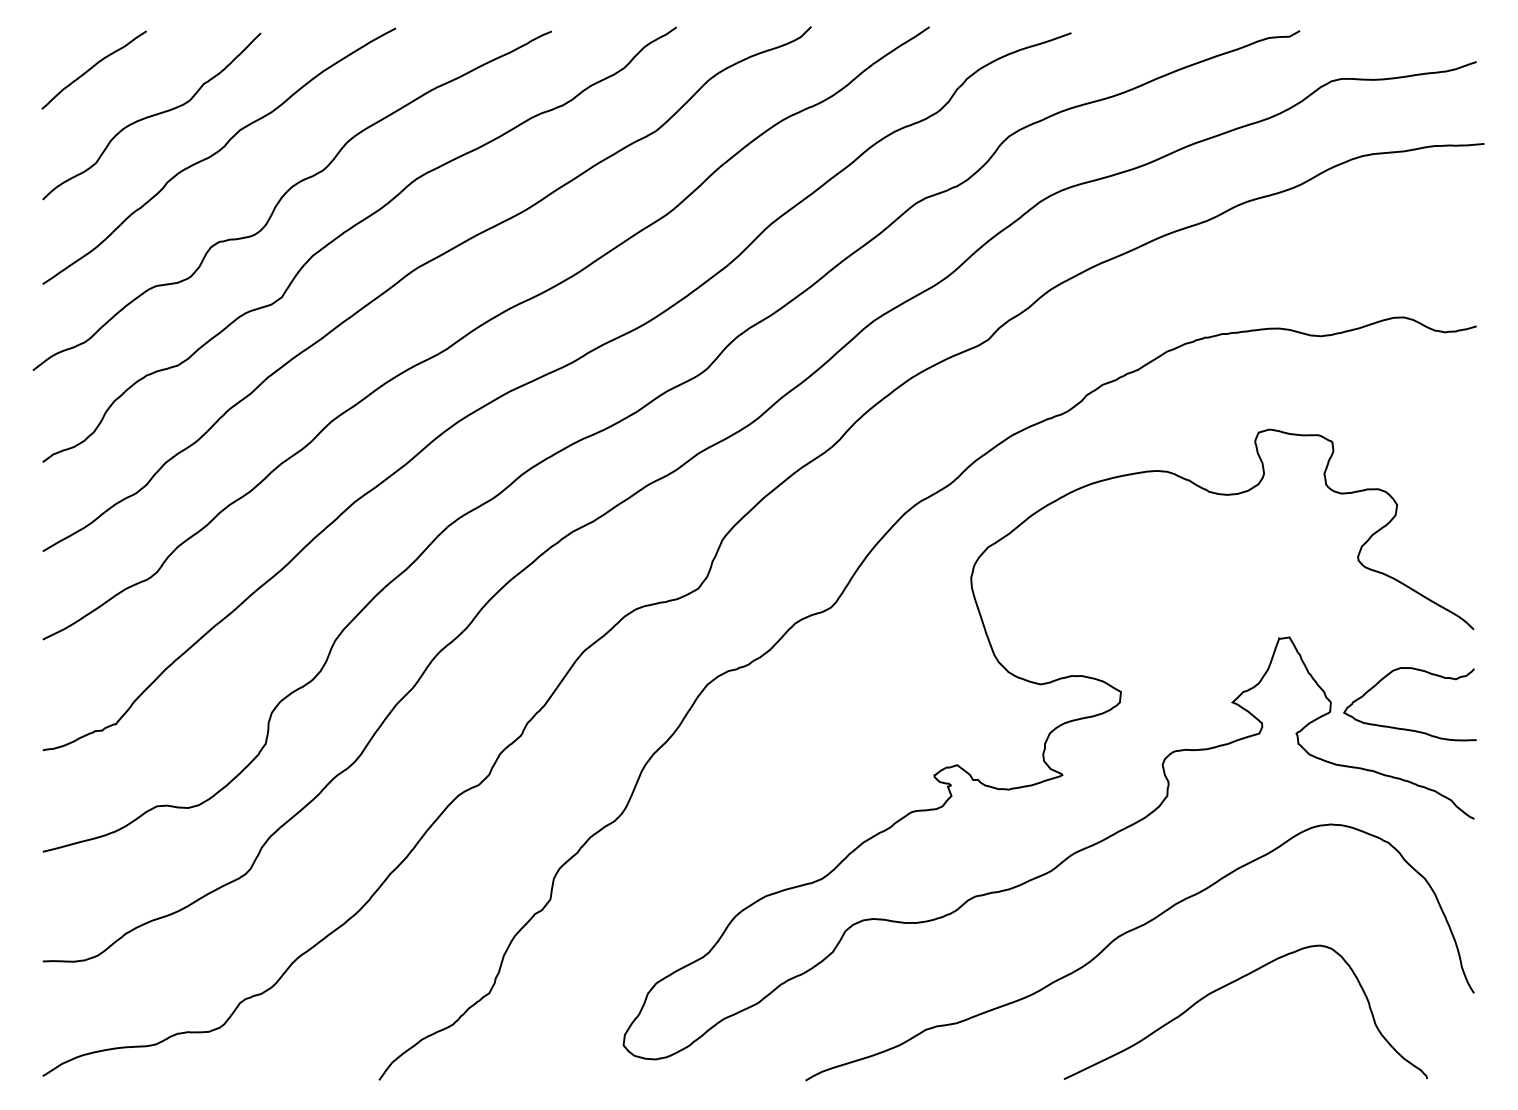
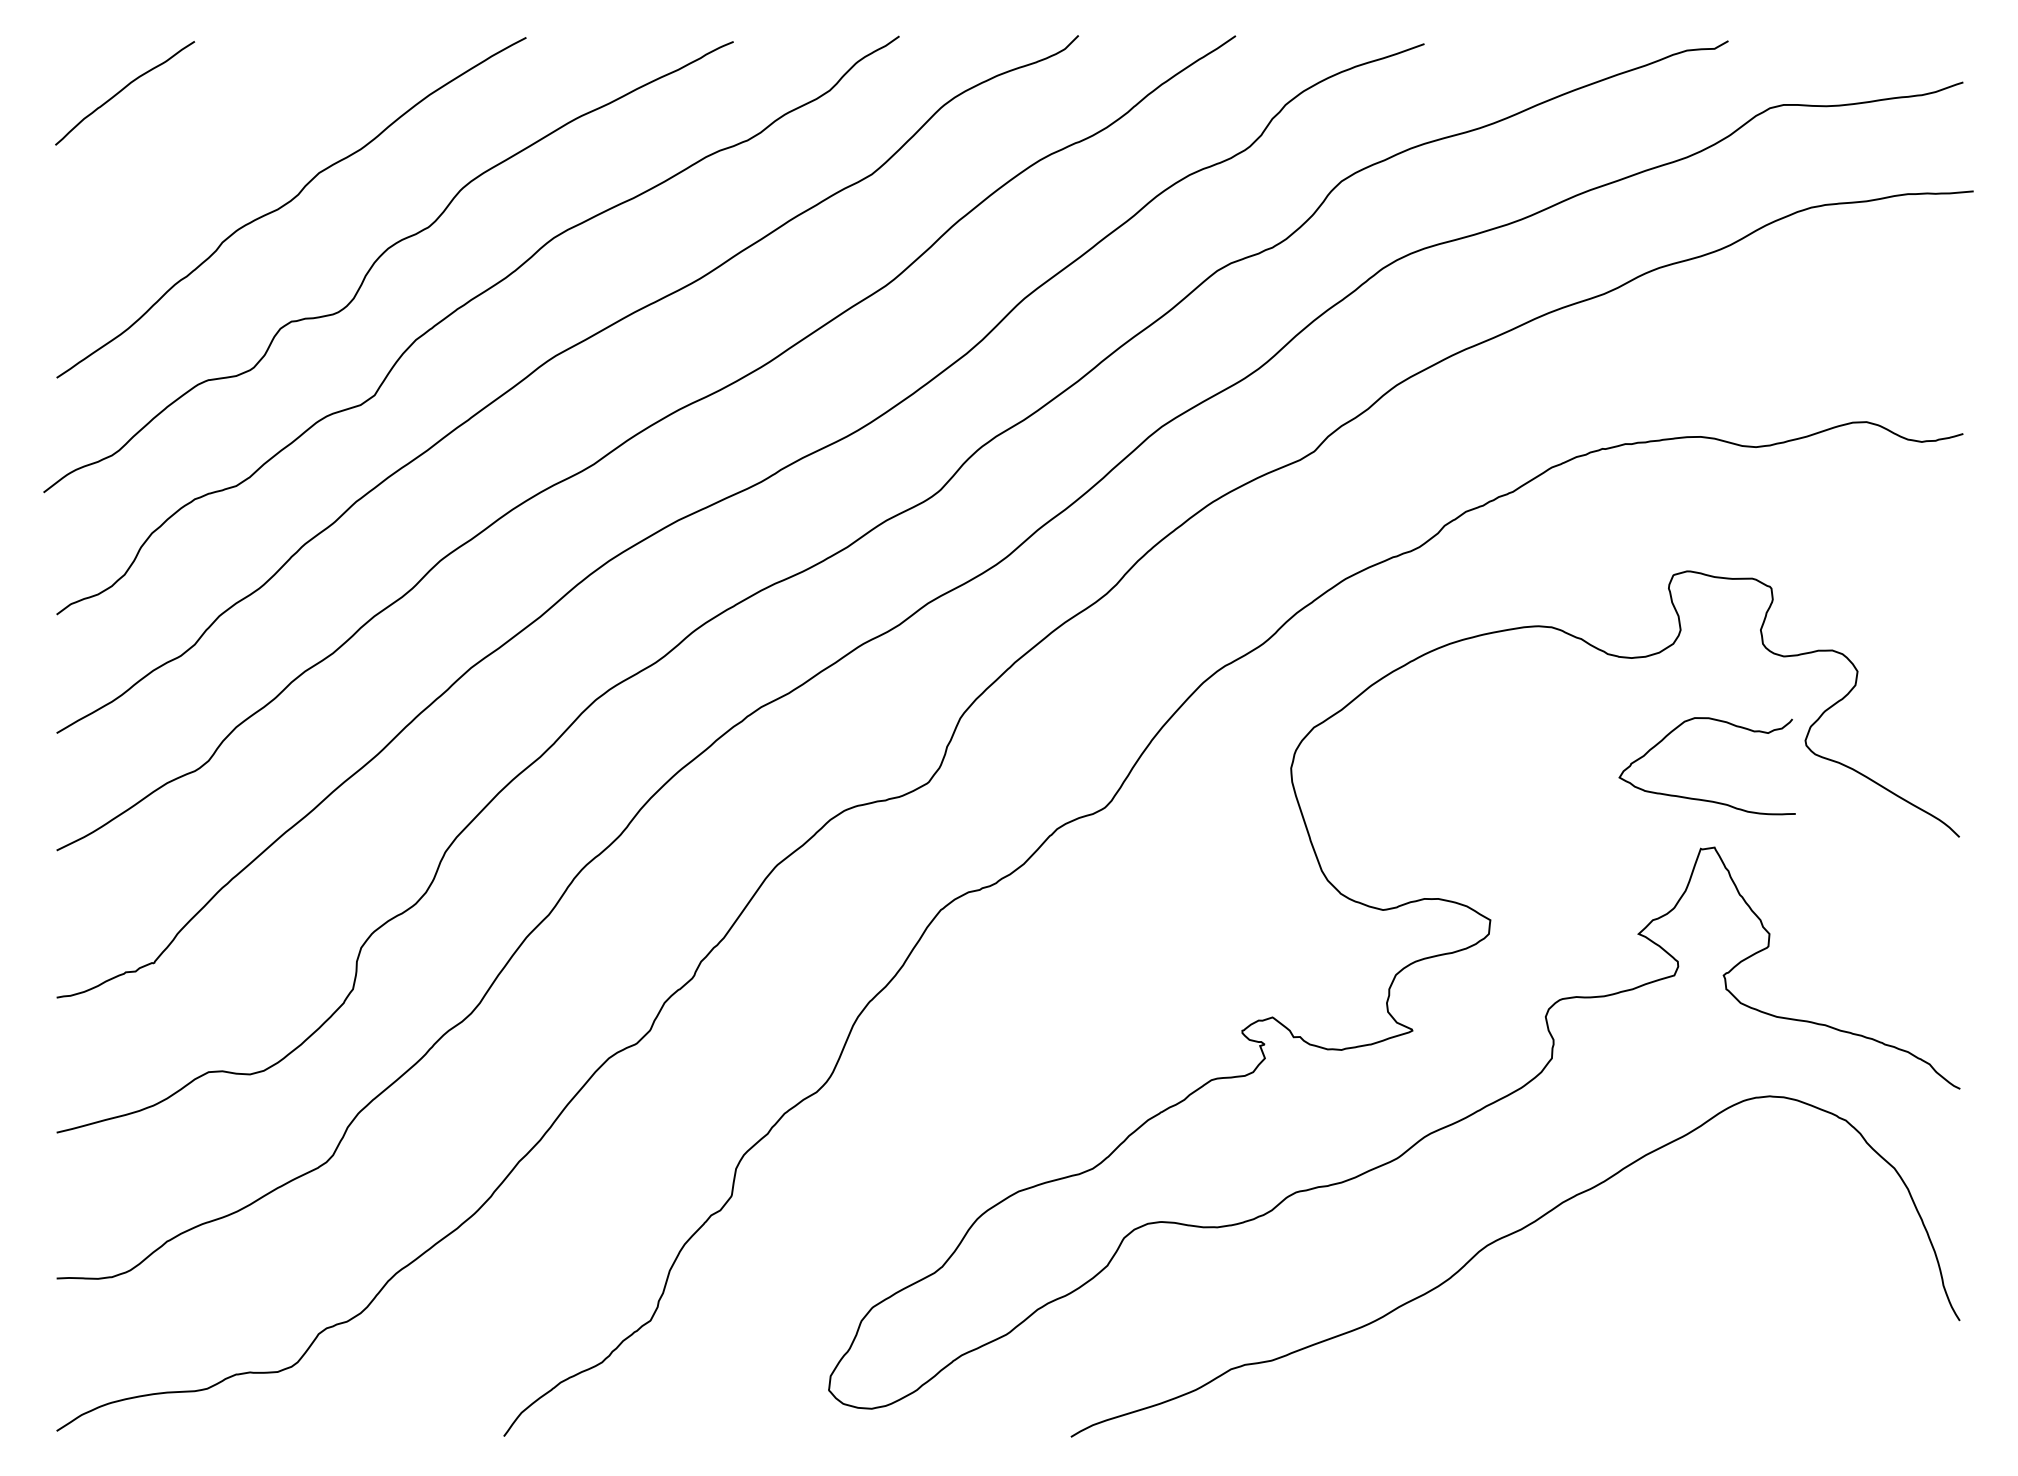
curve: (151, 116) -> (201, 154), removed
curve: (1406, 728) -> (1702, 798), moved
curve: (1232, 983) -> (1638, 1307), removed

